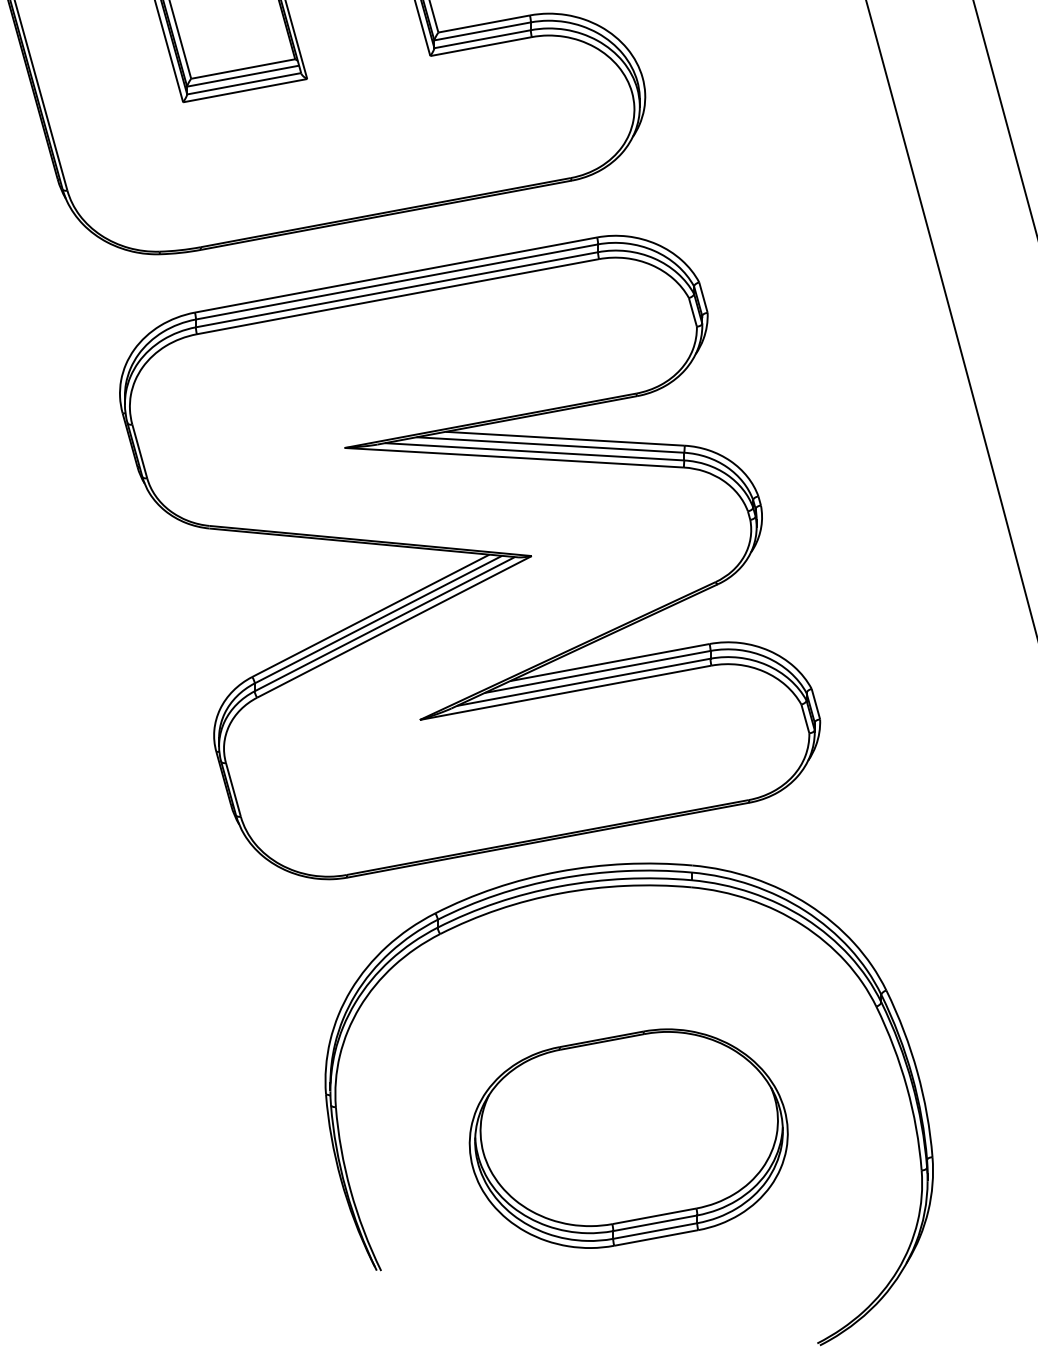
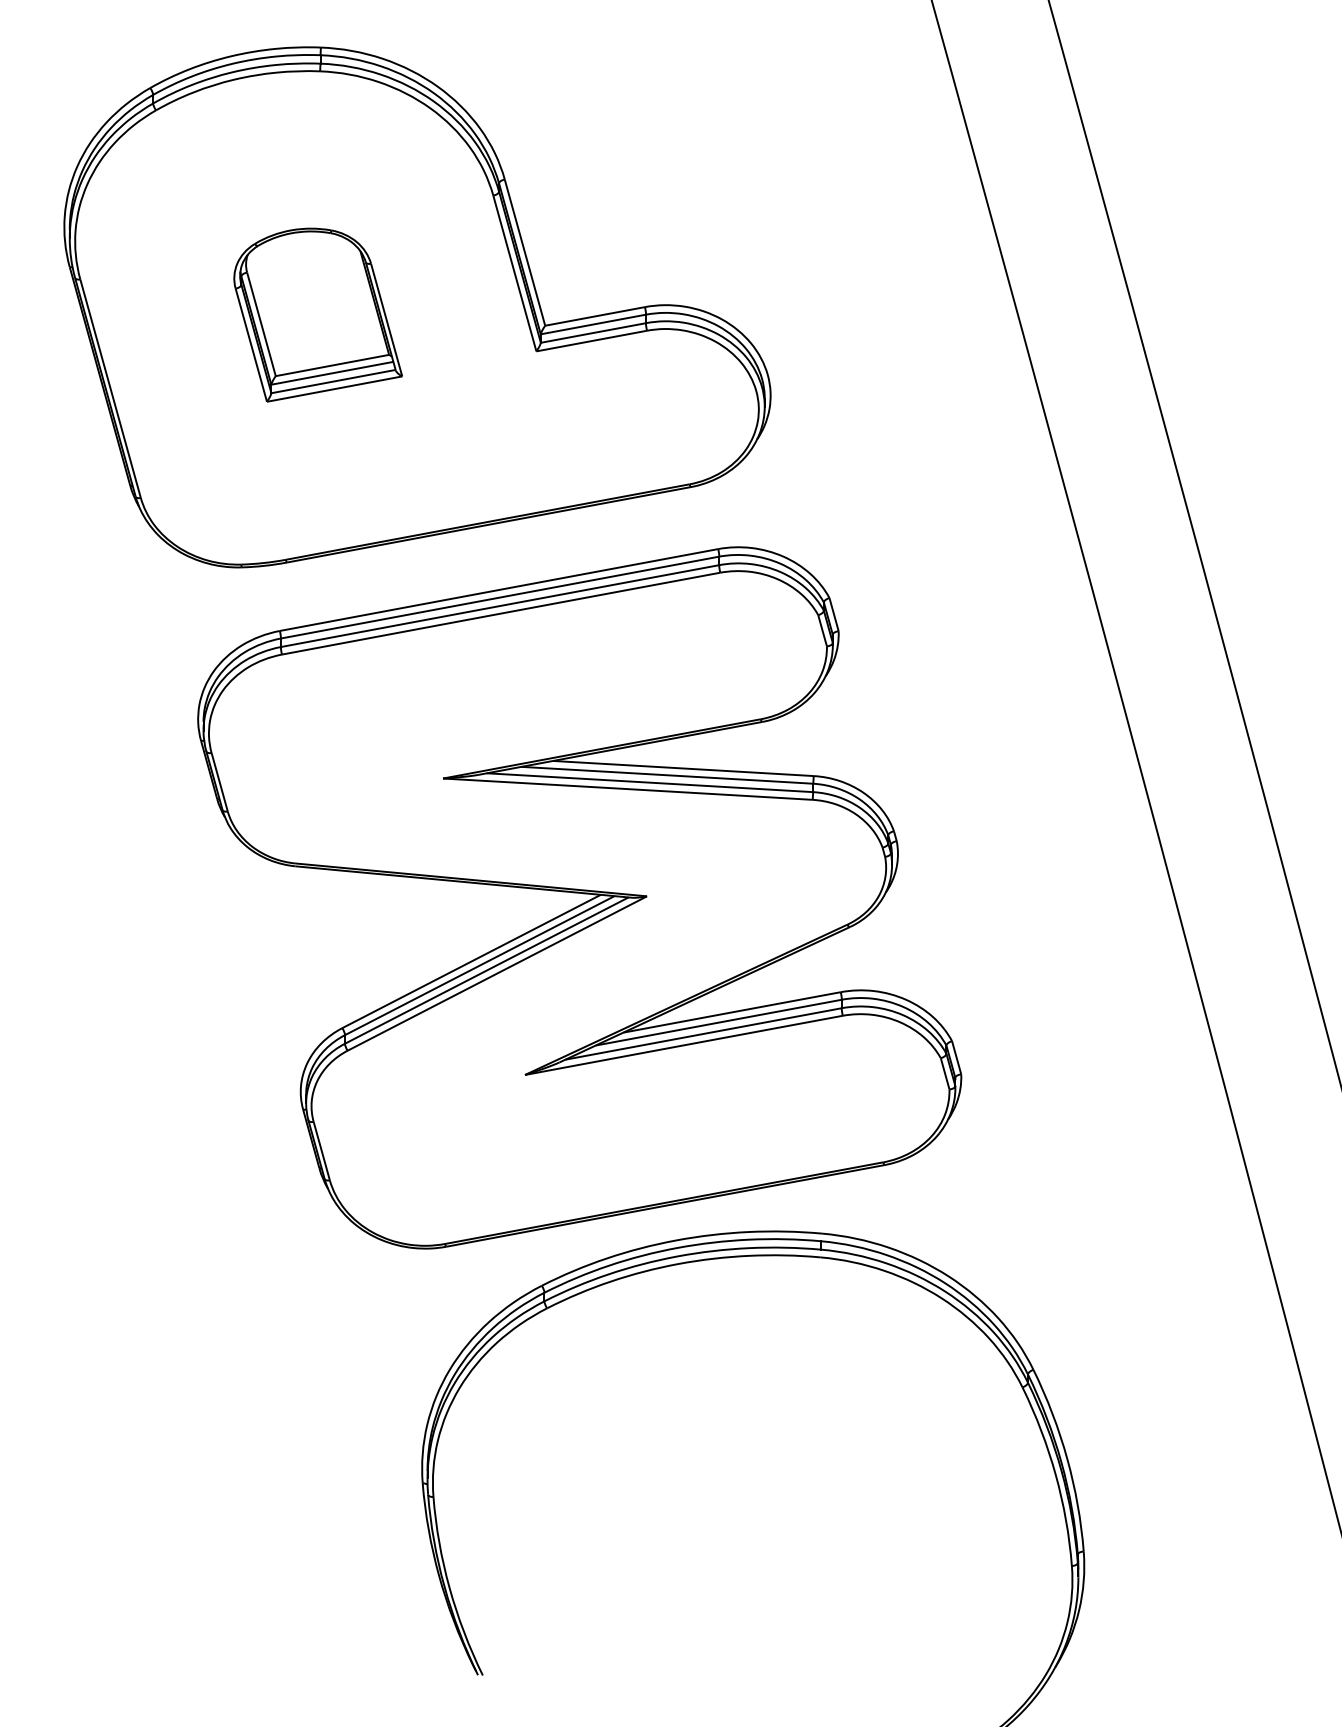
part: (628, 1138) -> (752, 1531), removed

